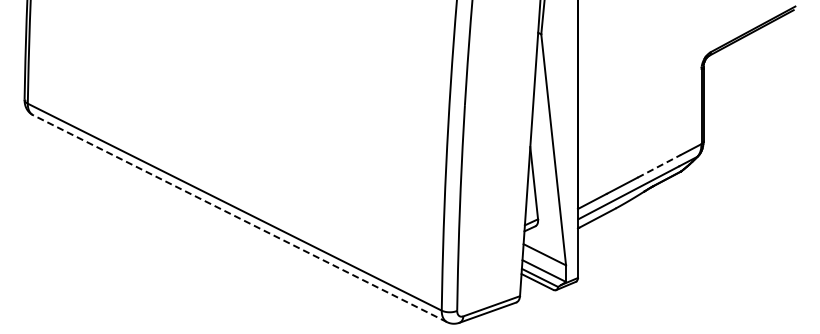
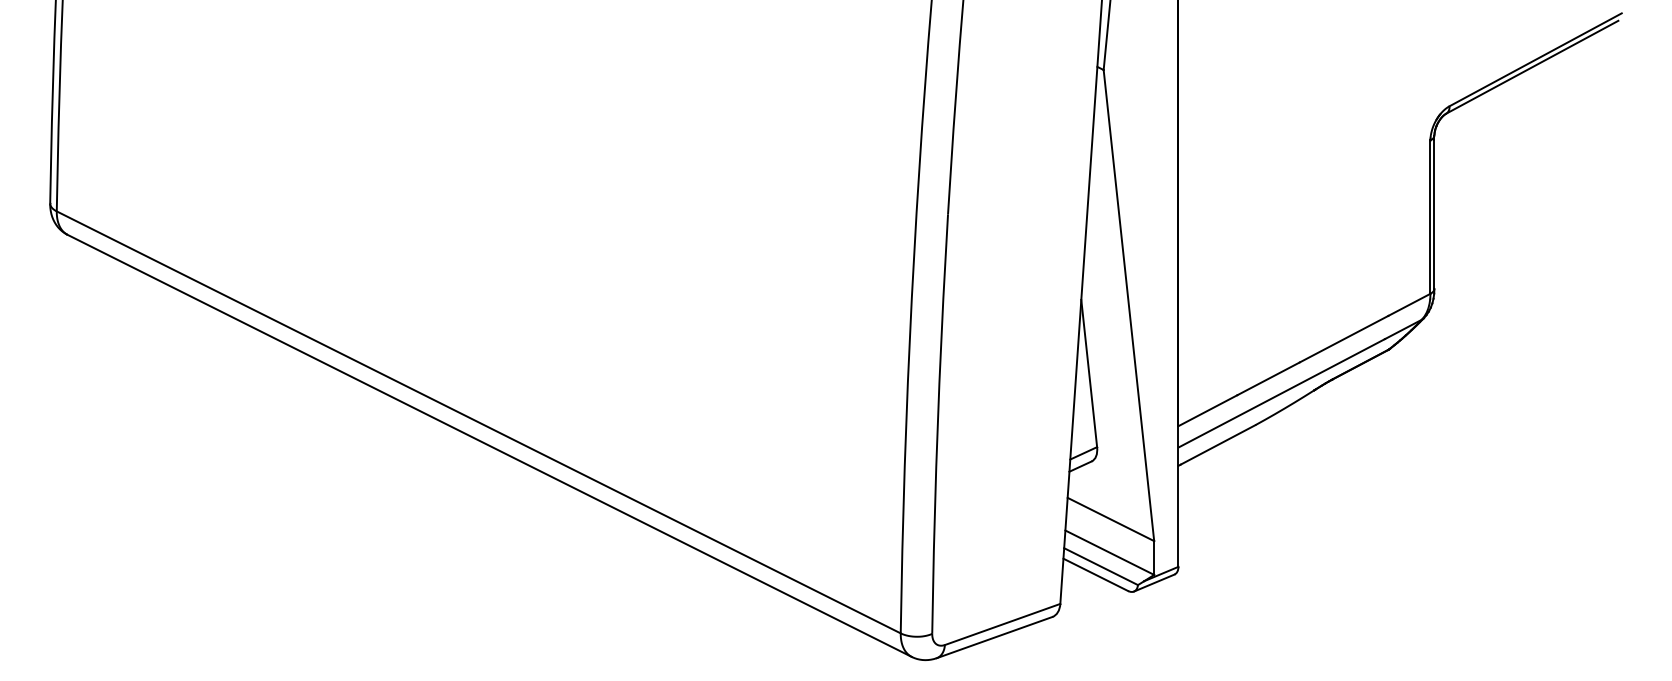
line: (659, 166) -> (1344, 339), dashed -> solid
line: (239, 218) -> (488, 445), dashed -> solid

